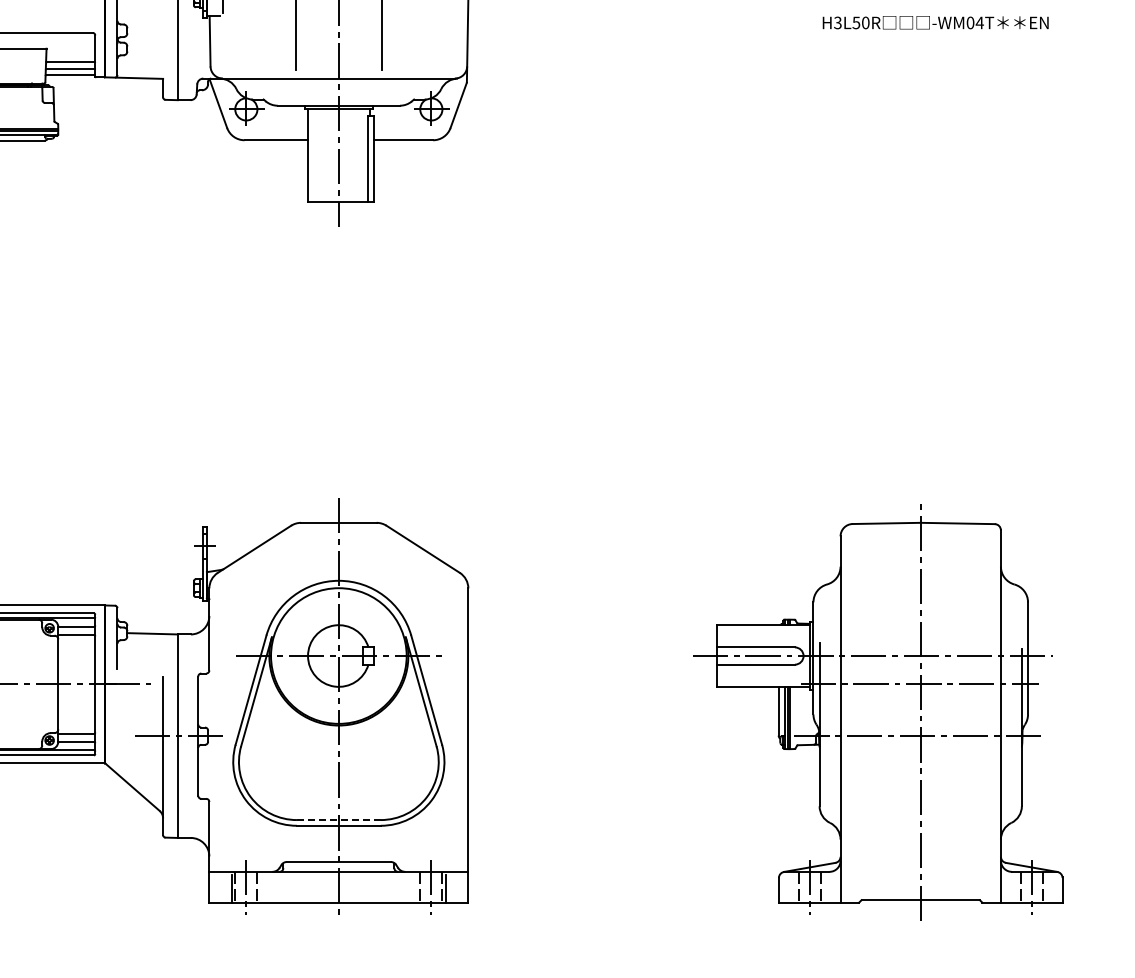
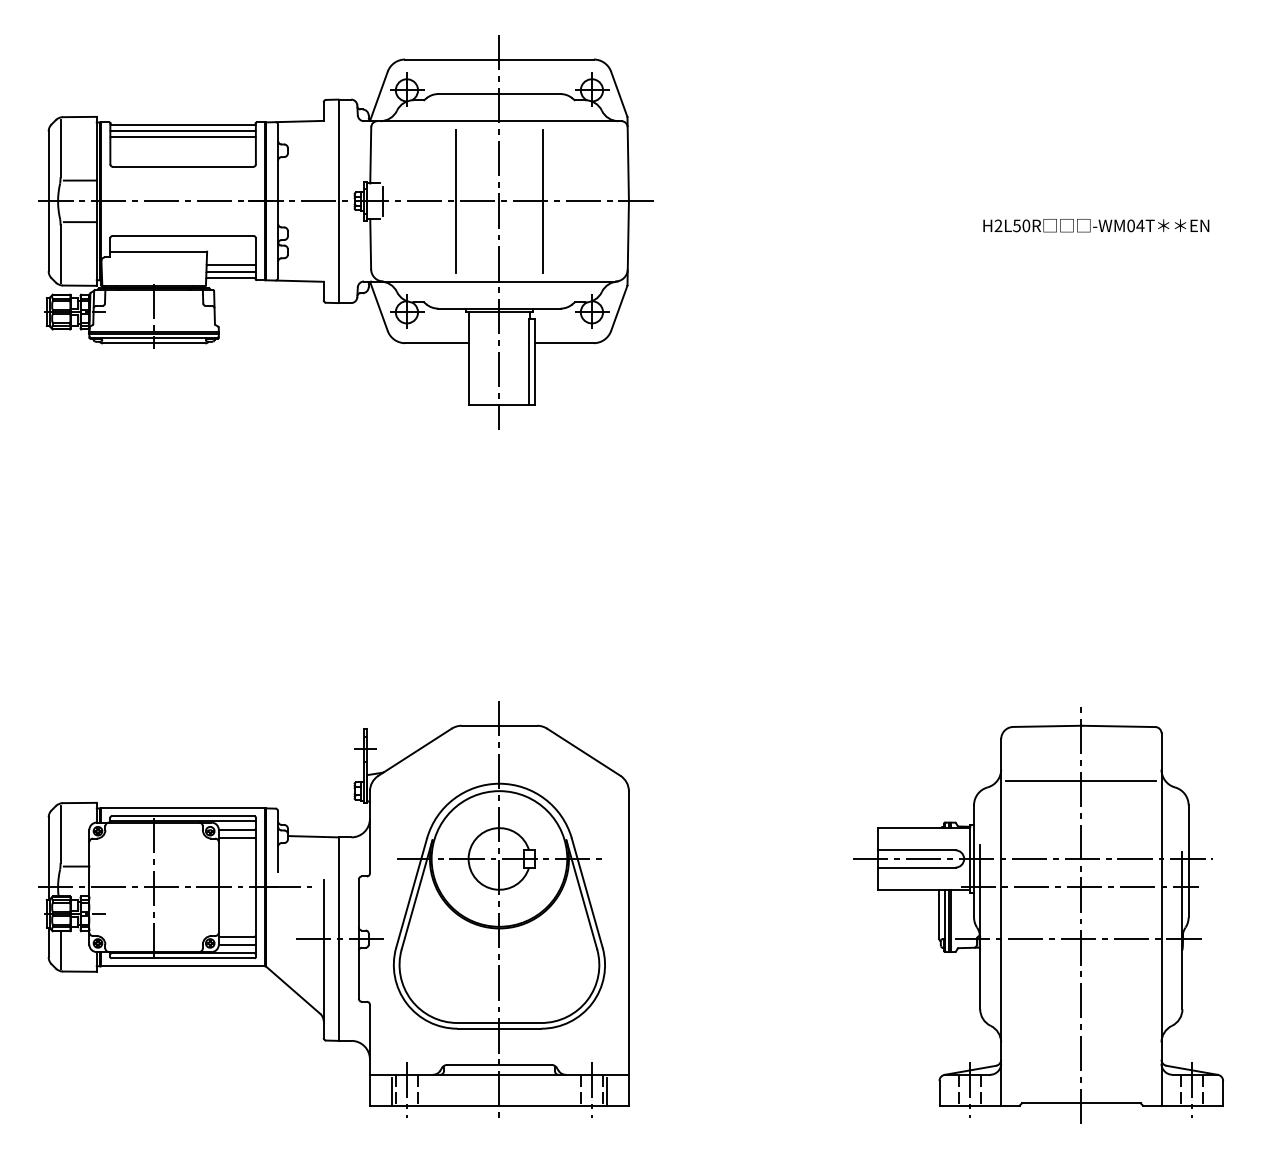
text: (837, 23) -> (998, 226), H3L50R -> H2L50R
line: (920, 578) -> (1081, 781), added
line: (338, 820) -> (499, 1023), dashed -> solid

